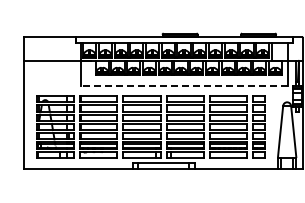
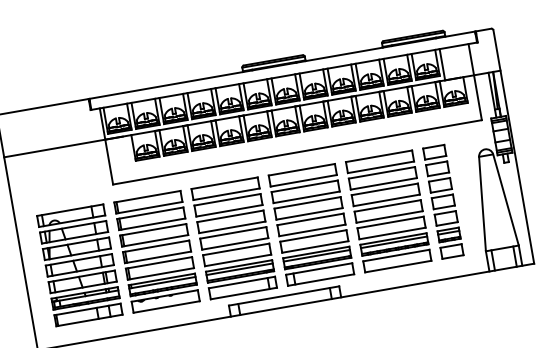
line: (184, 86) -> (297, 153), dashed -> solid

